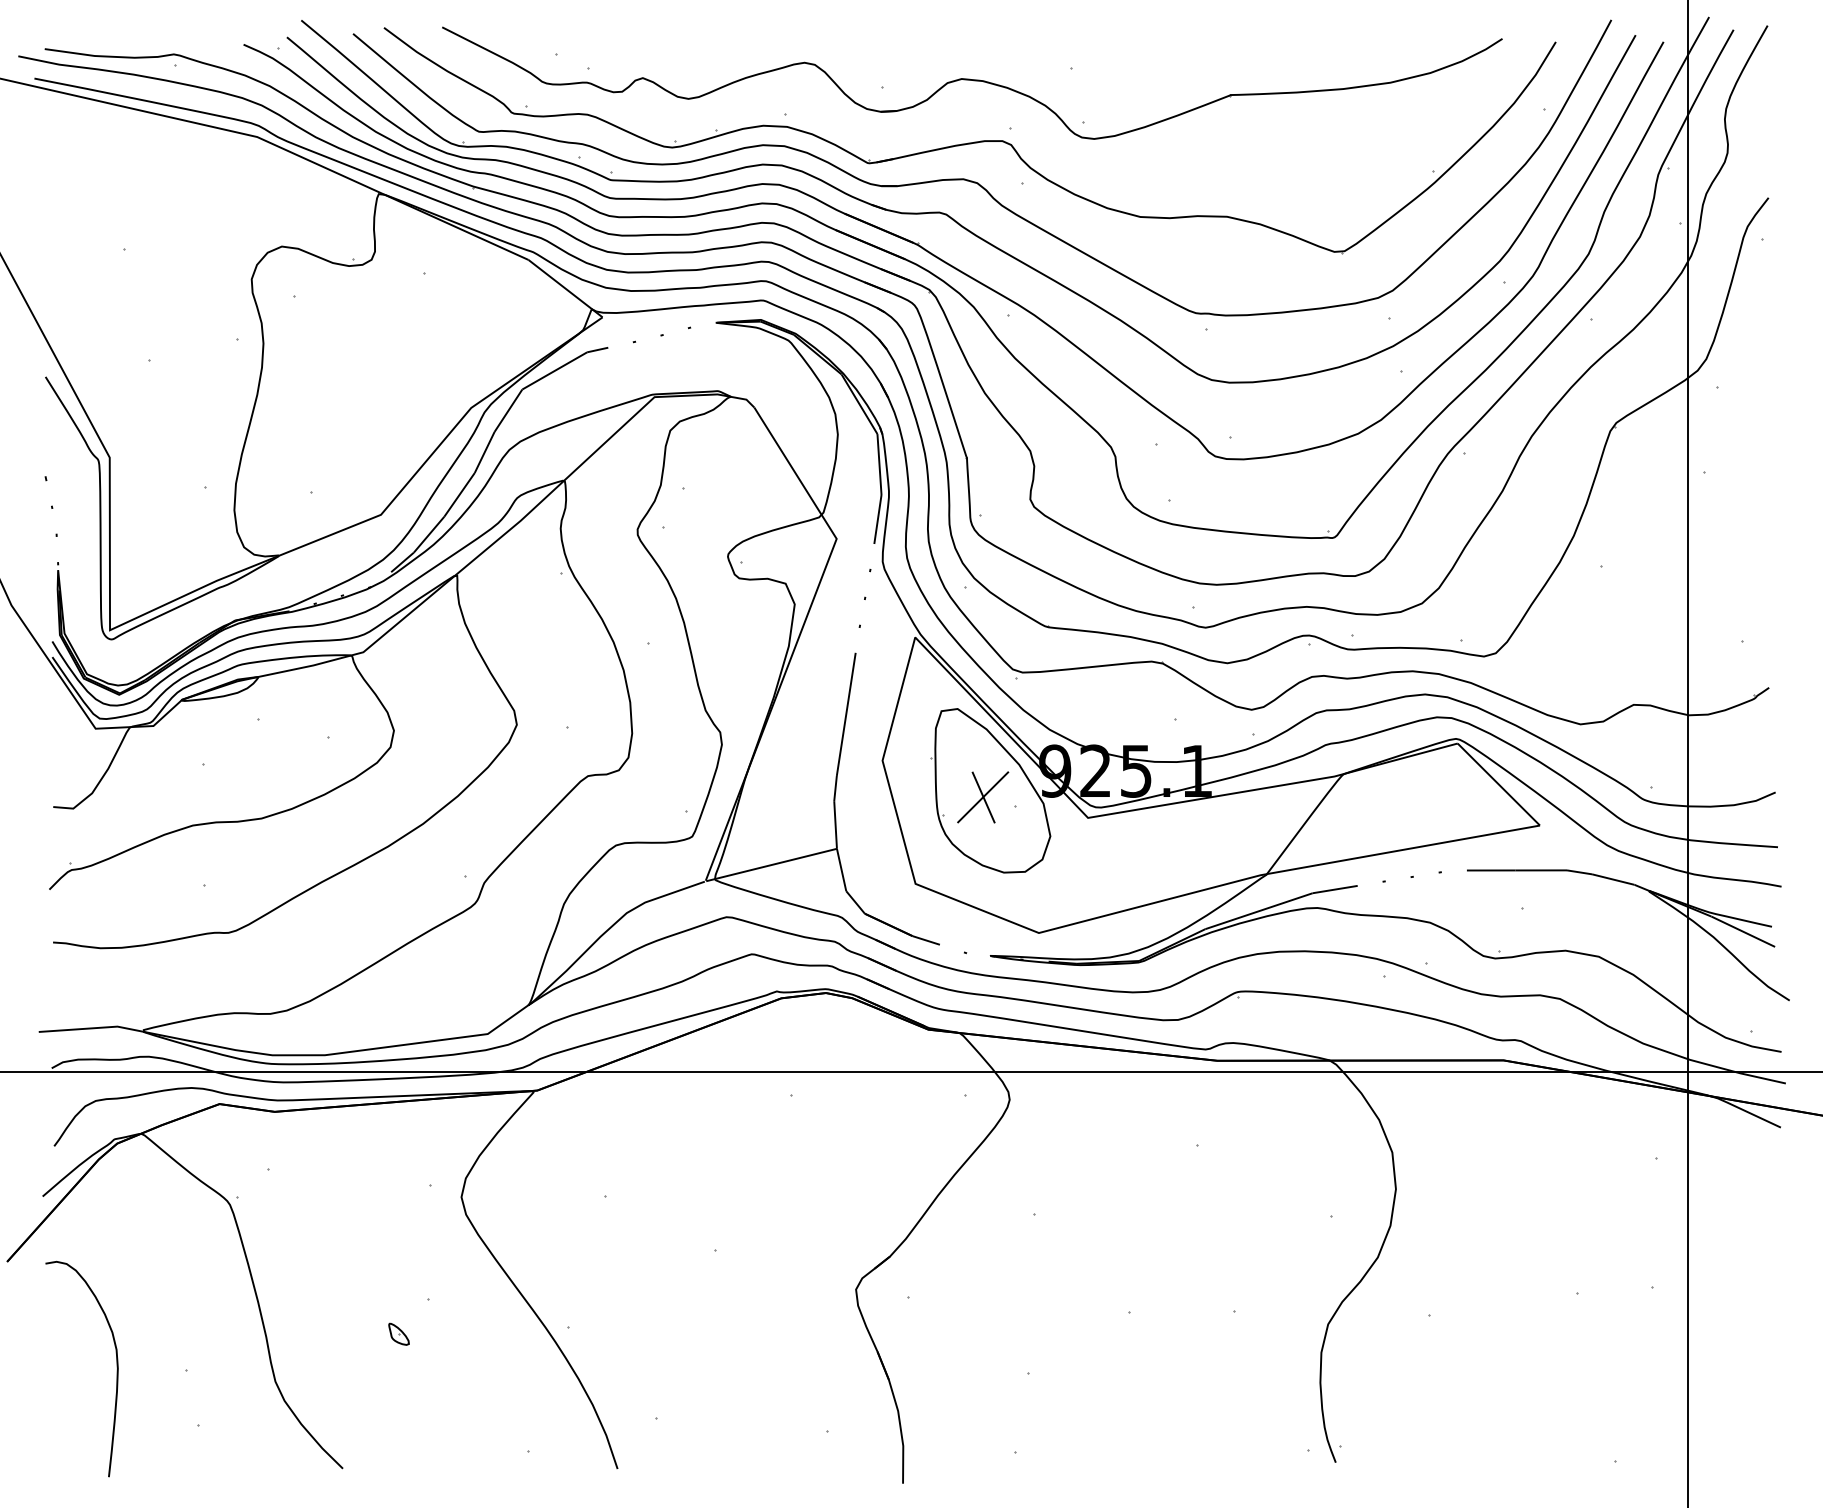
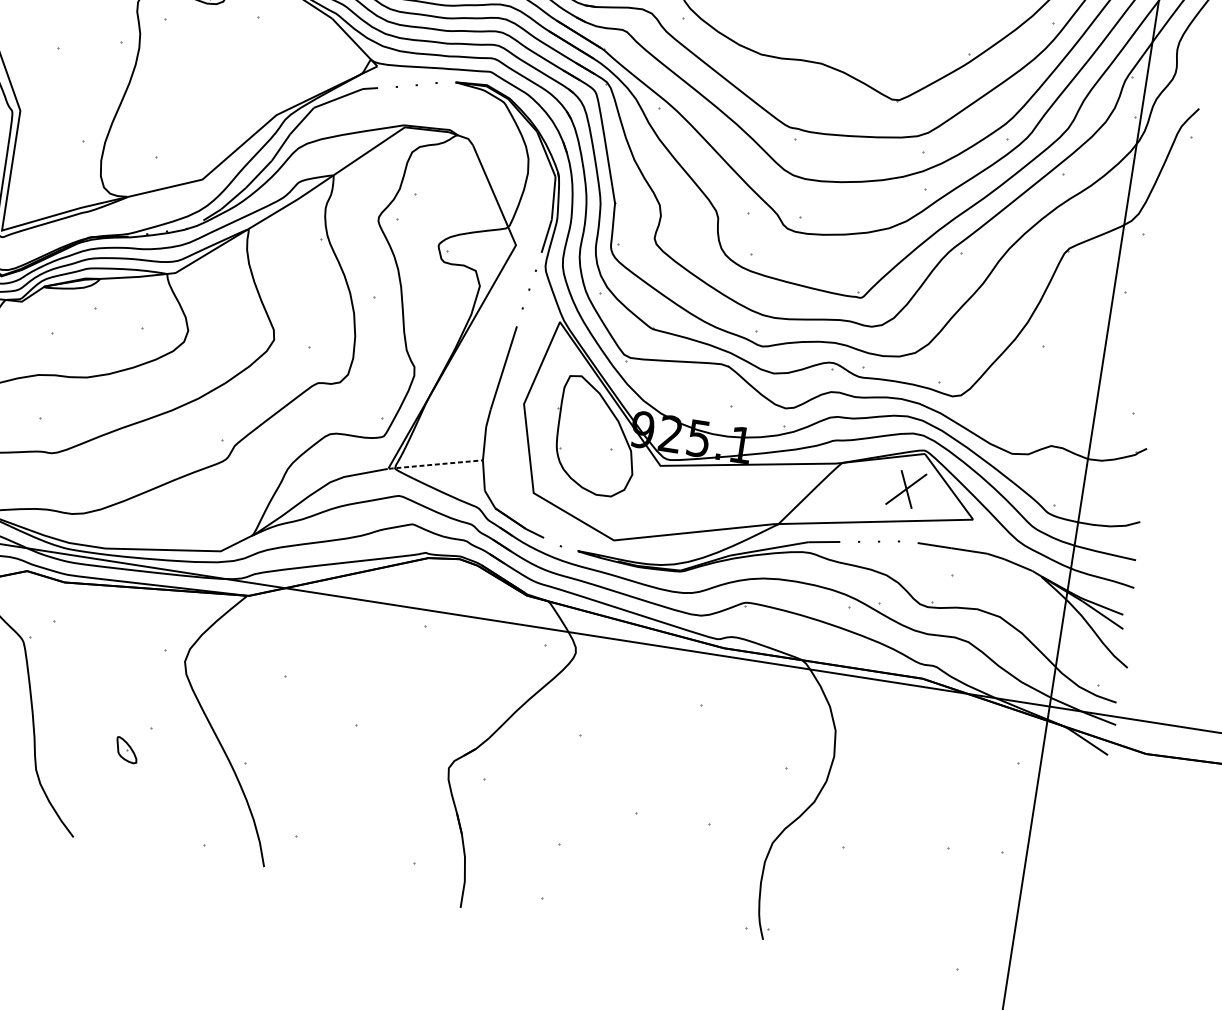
part: (983, 797) -> (906, 489), moved
line: (772, 864) -> (436, 464), solid -> dashed
part: (398, 1333) -> (126, 749), size x1.6

